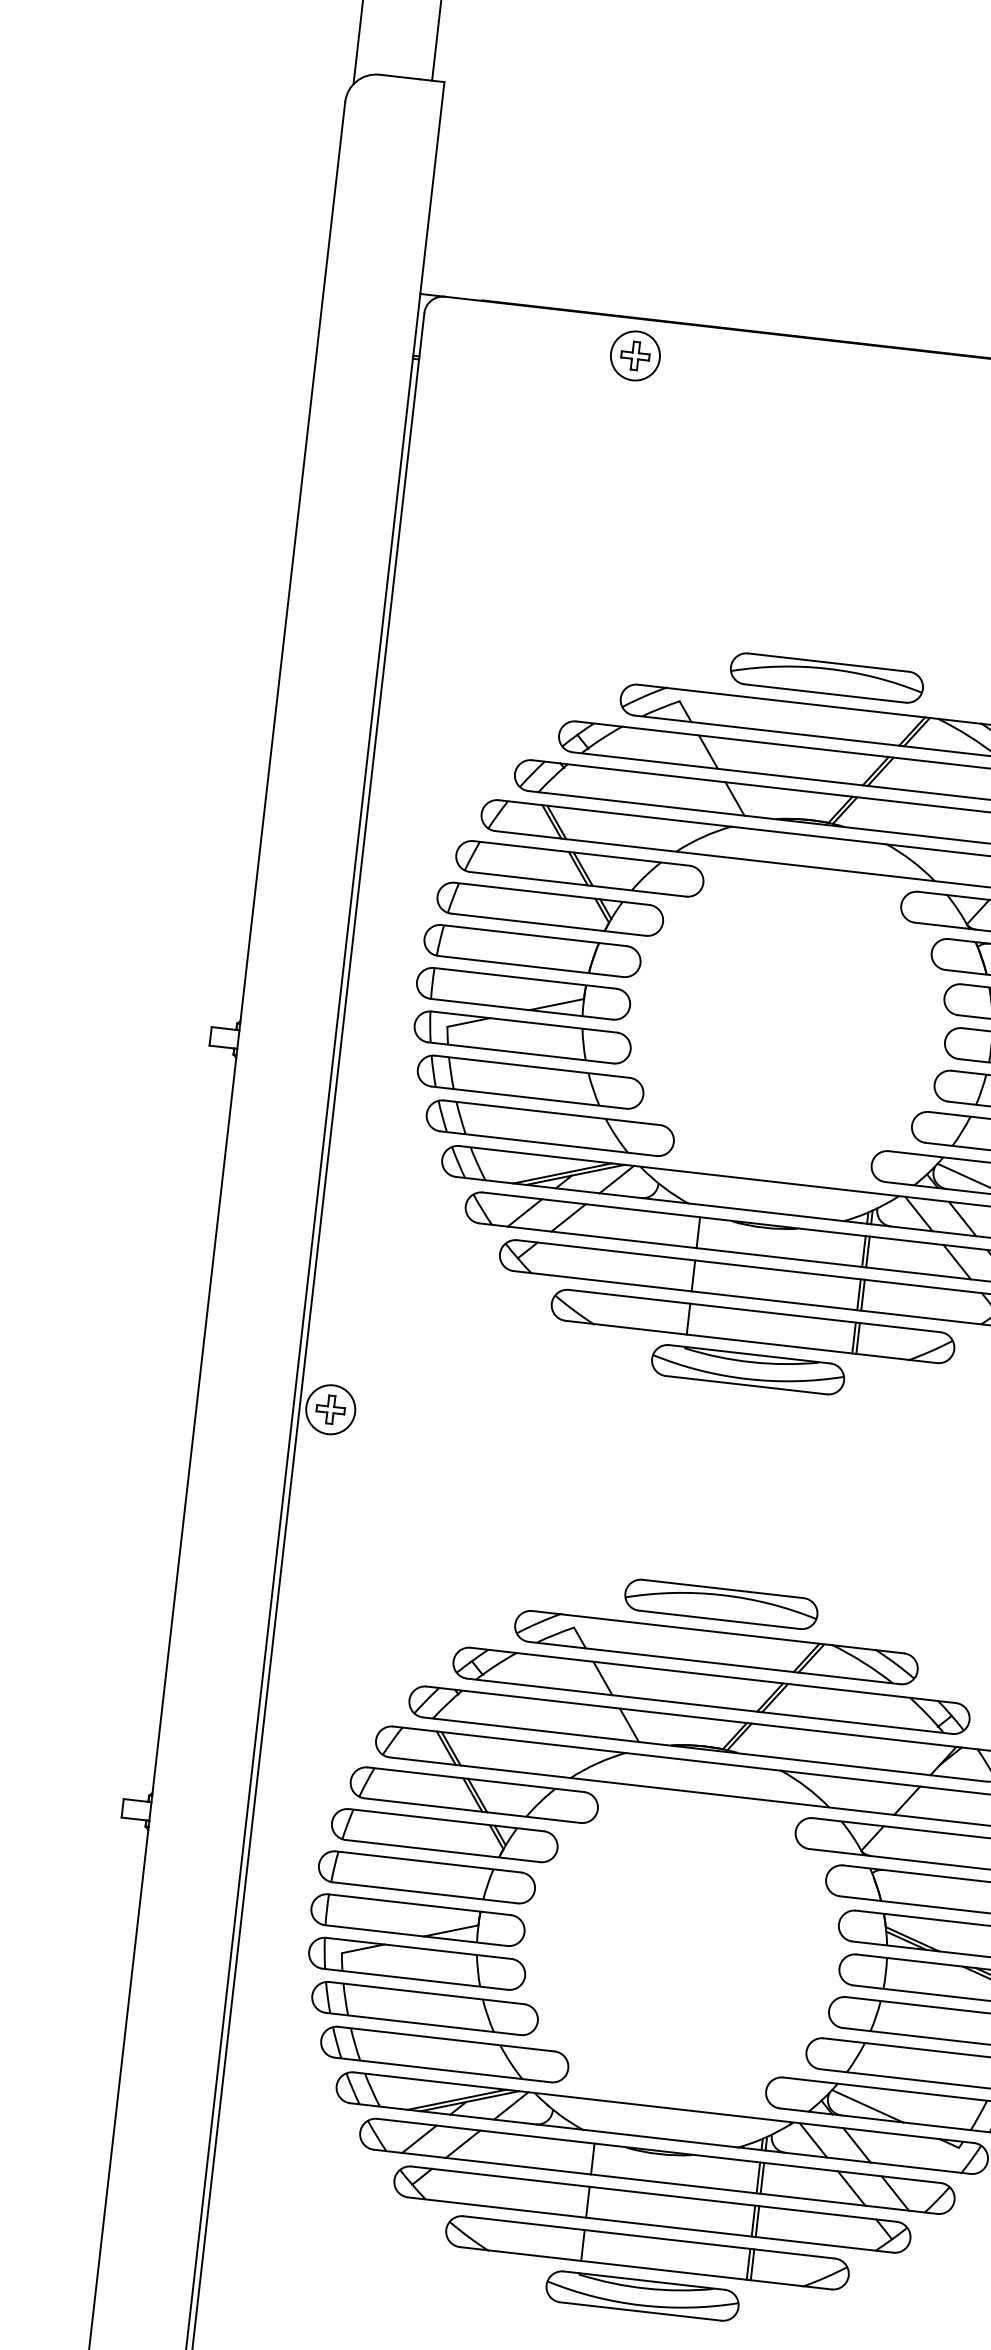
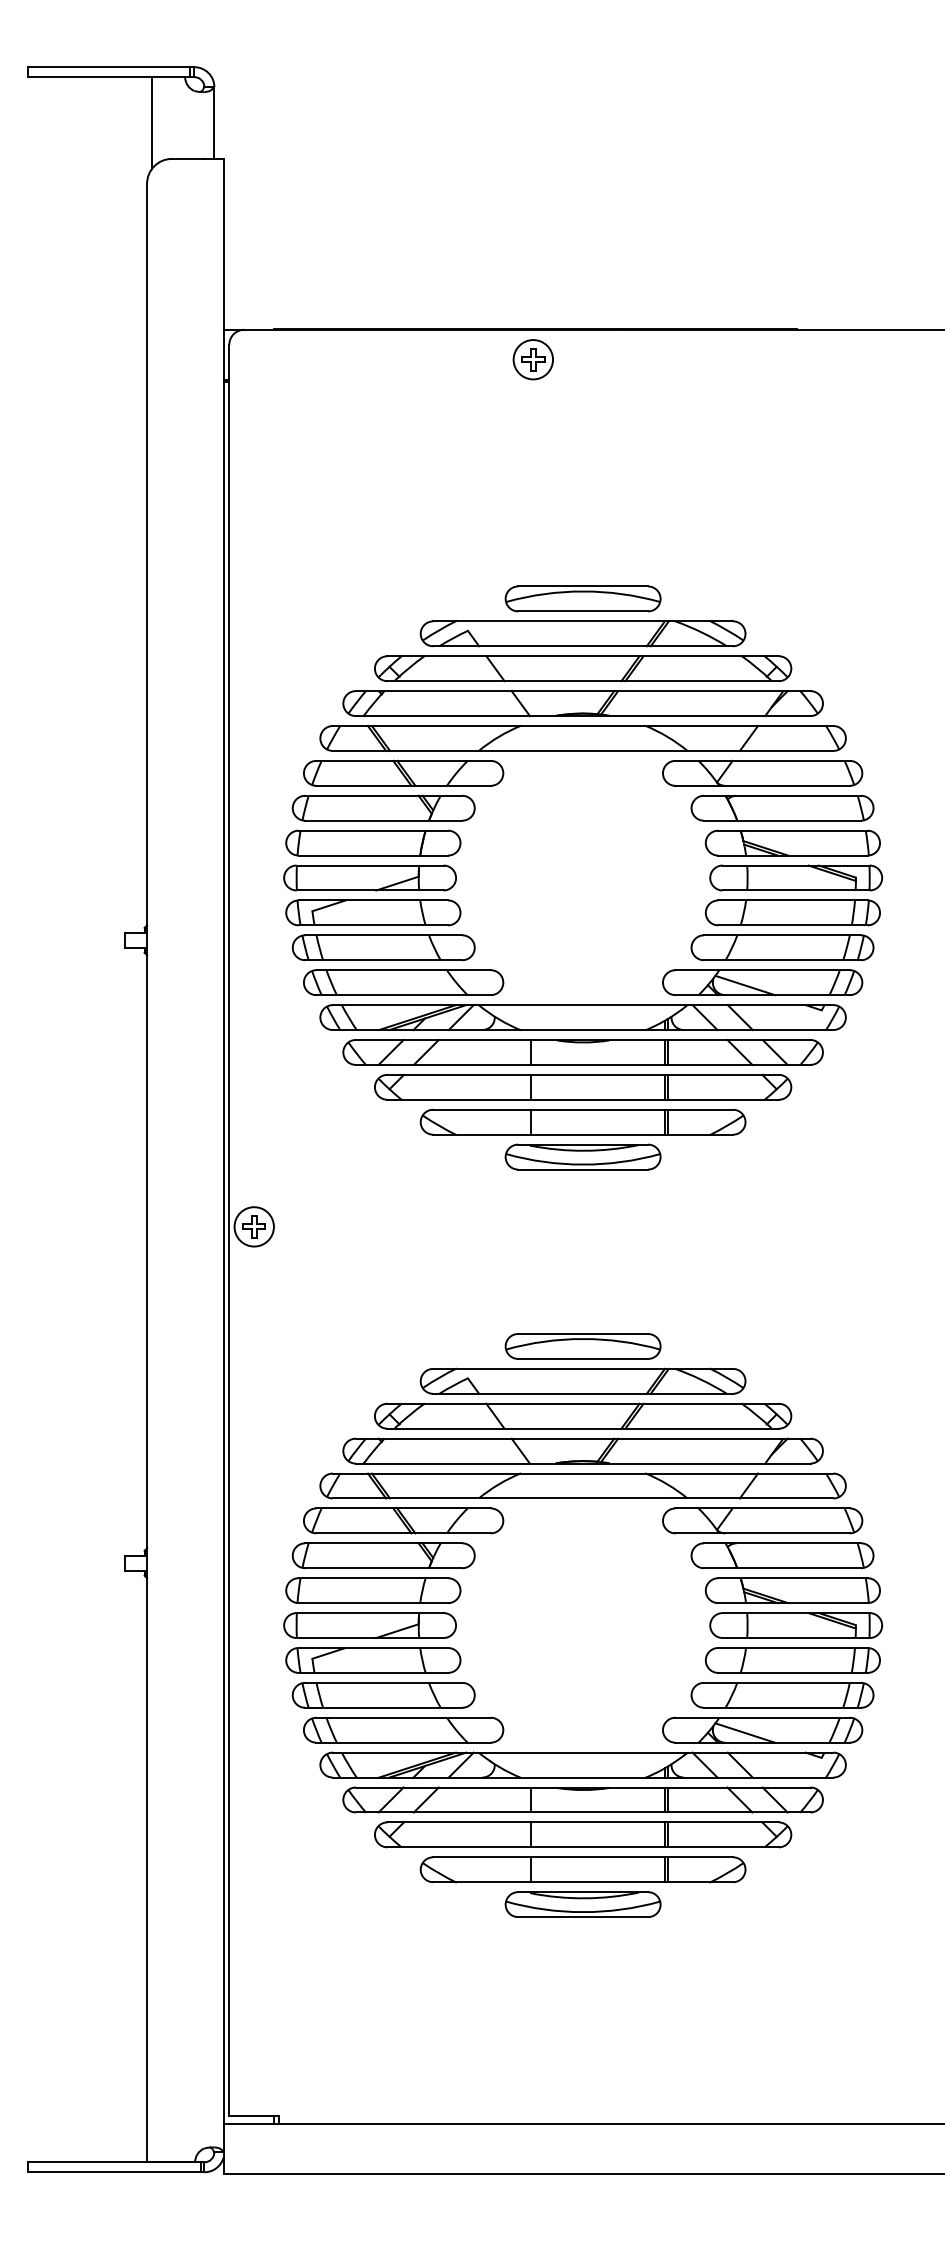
part: (634, 355) -> (532, 359), moved

